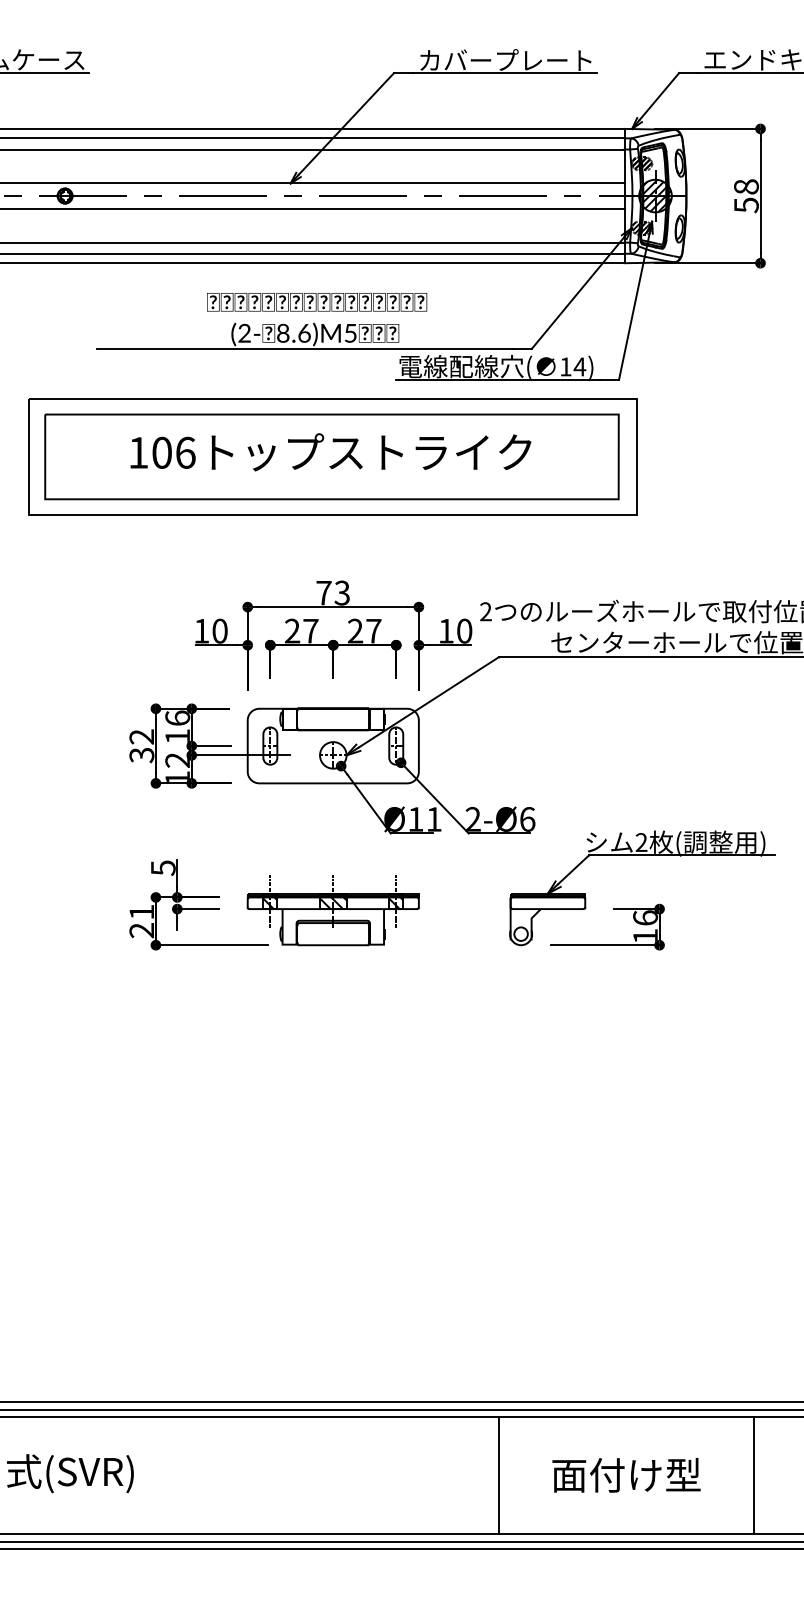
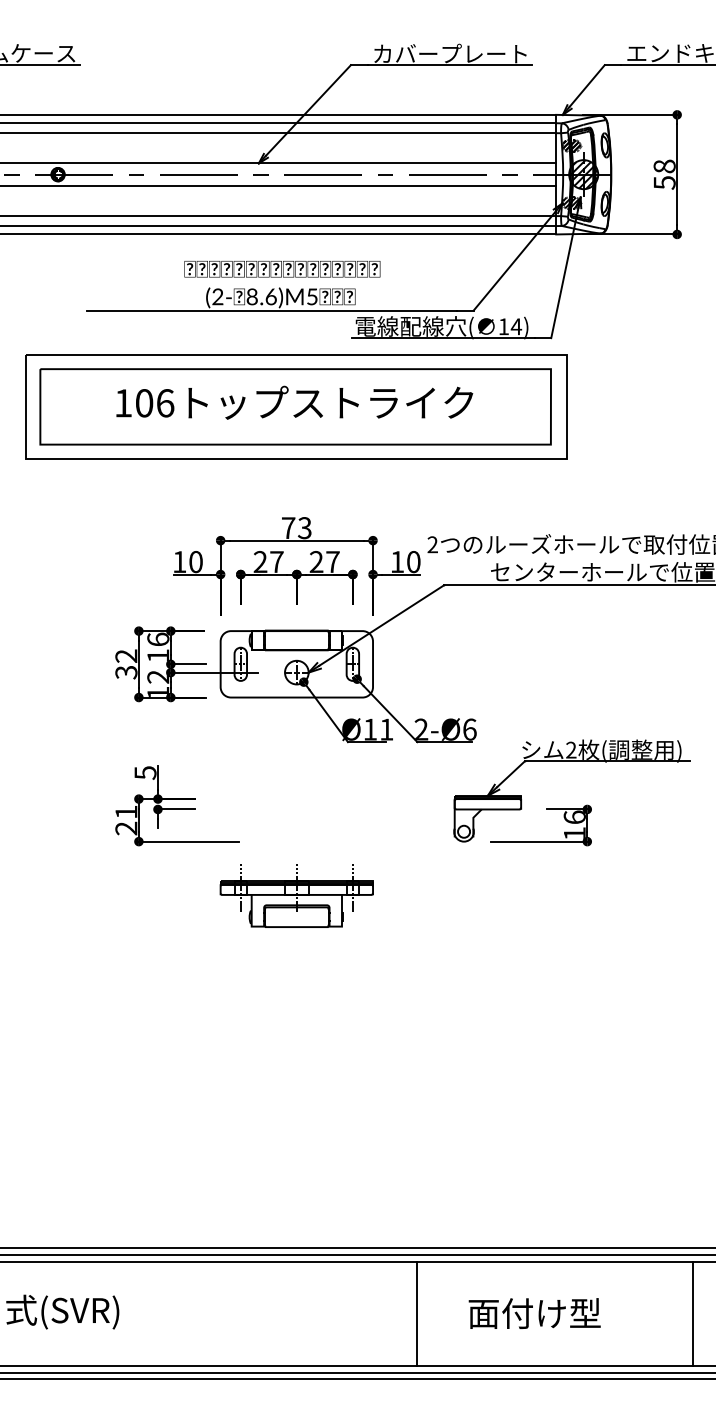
part: (332, 910) -> (296, 896), moved
line: (499, 1475) -> (417, 1313), moved
text: (626, 1475) -> (534, 1313), moved
line: (753, 1475) -> (693, 1313), moved

